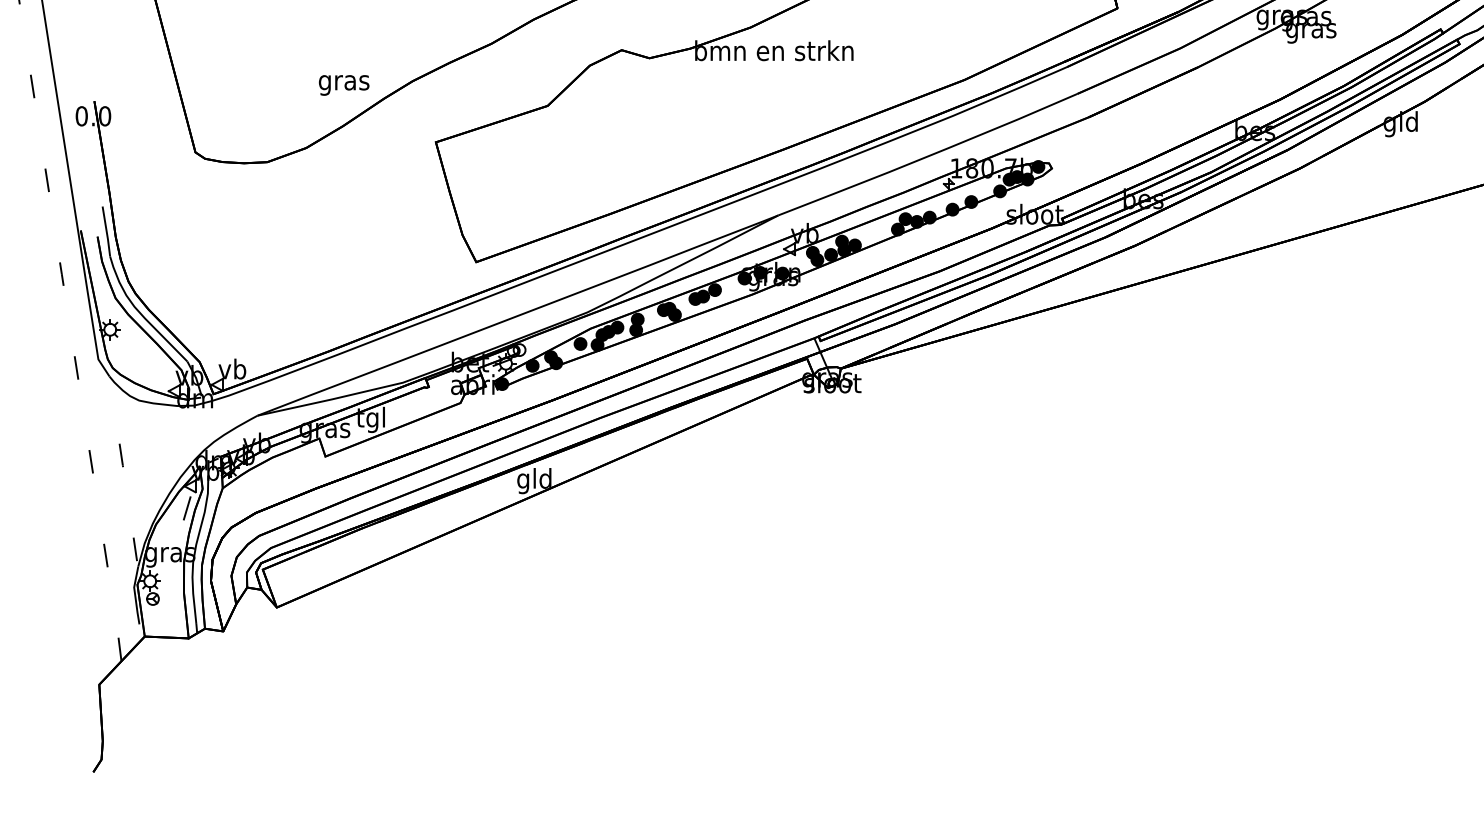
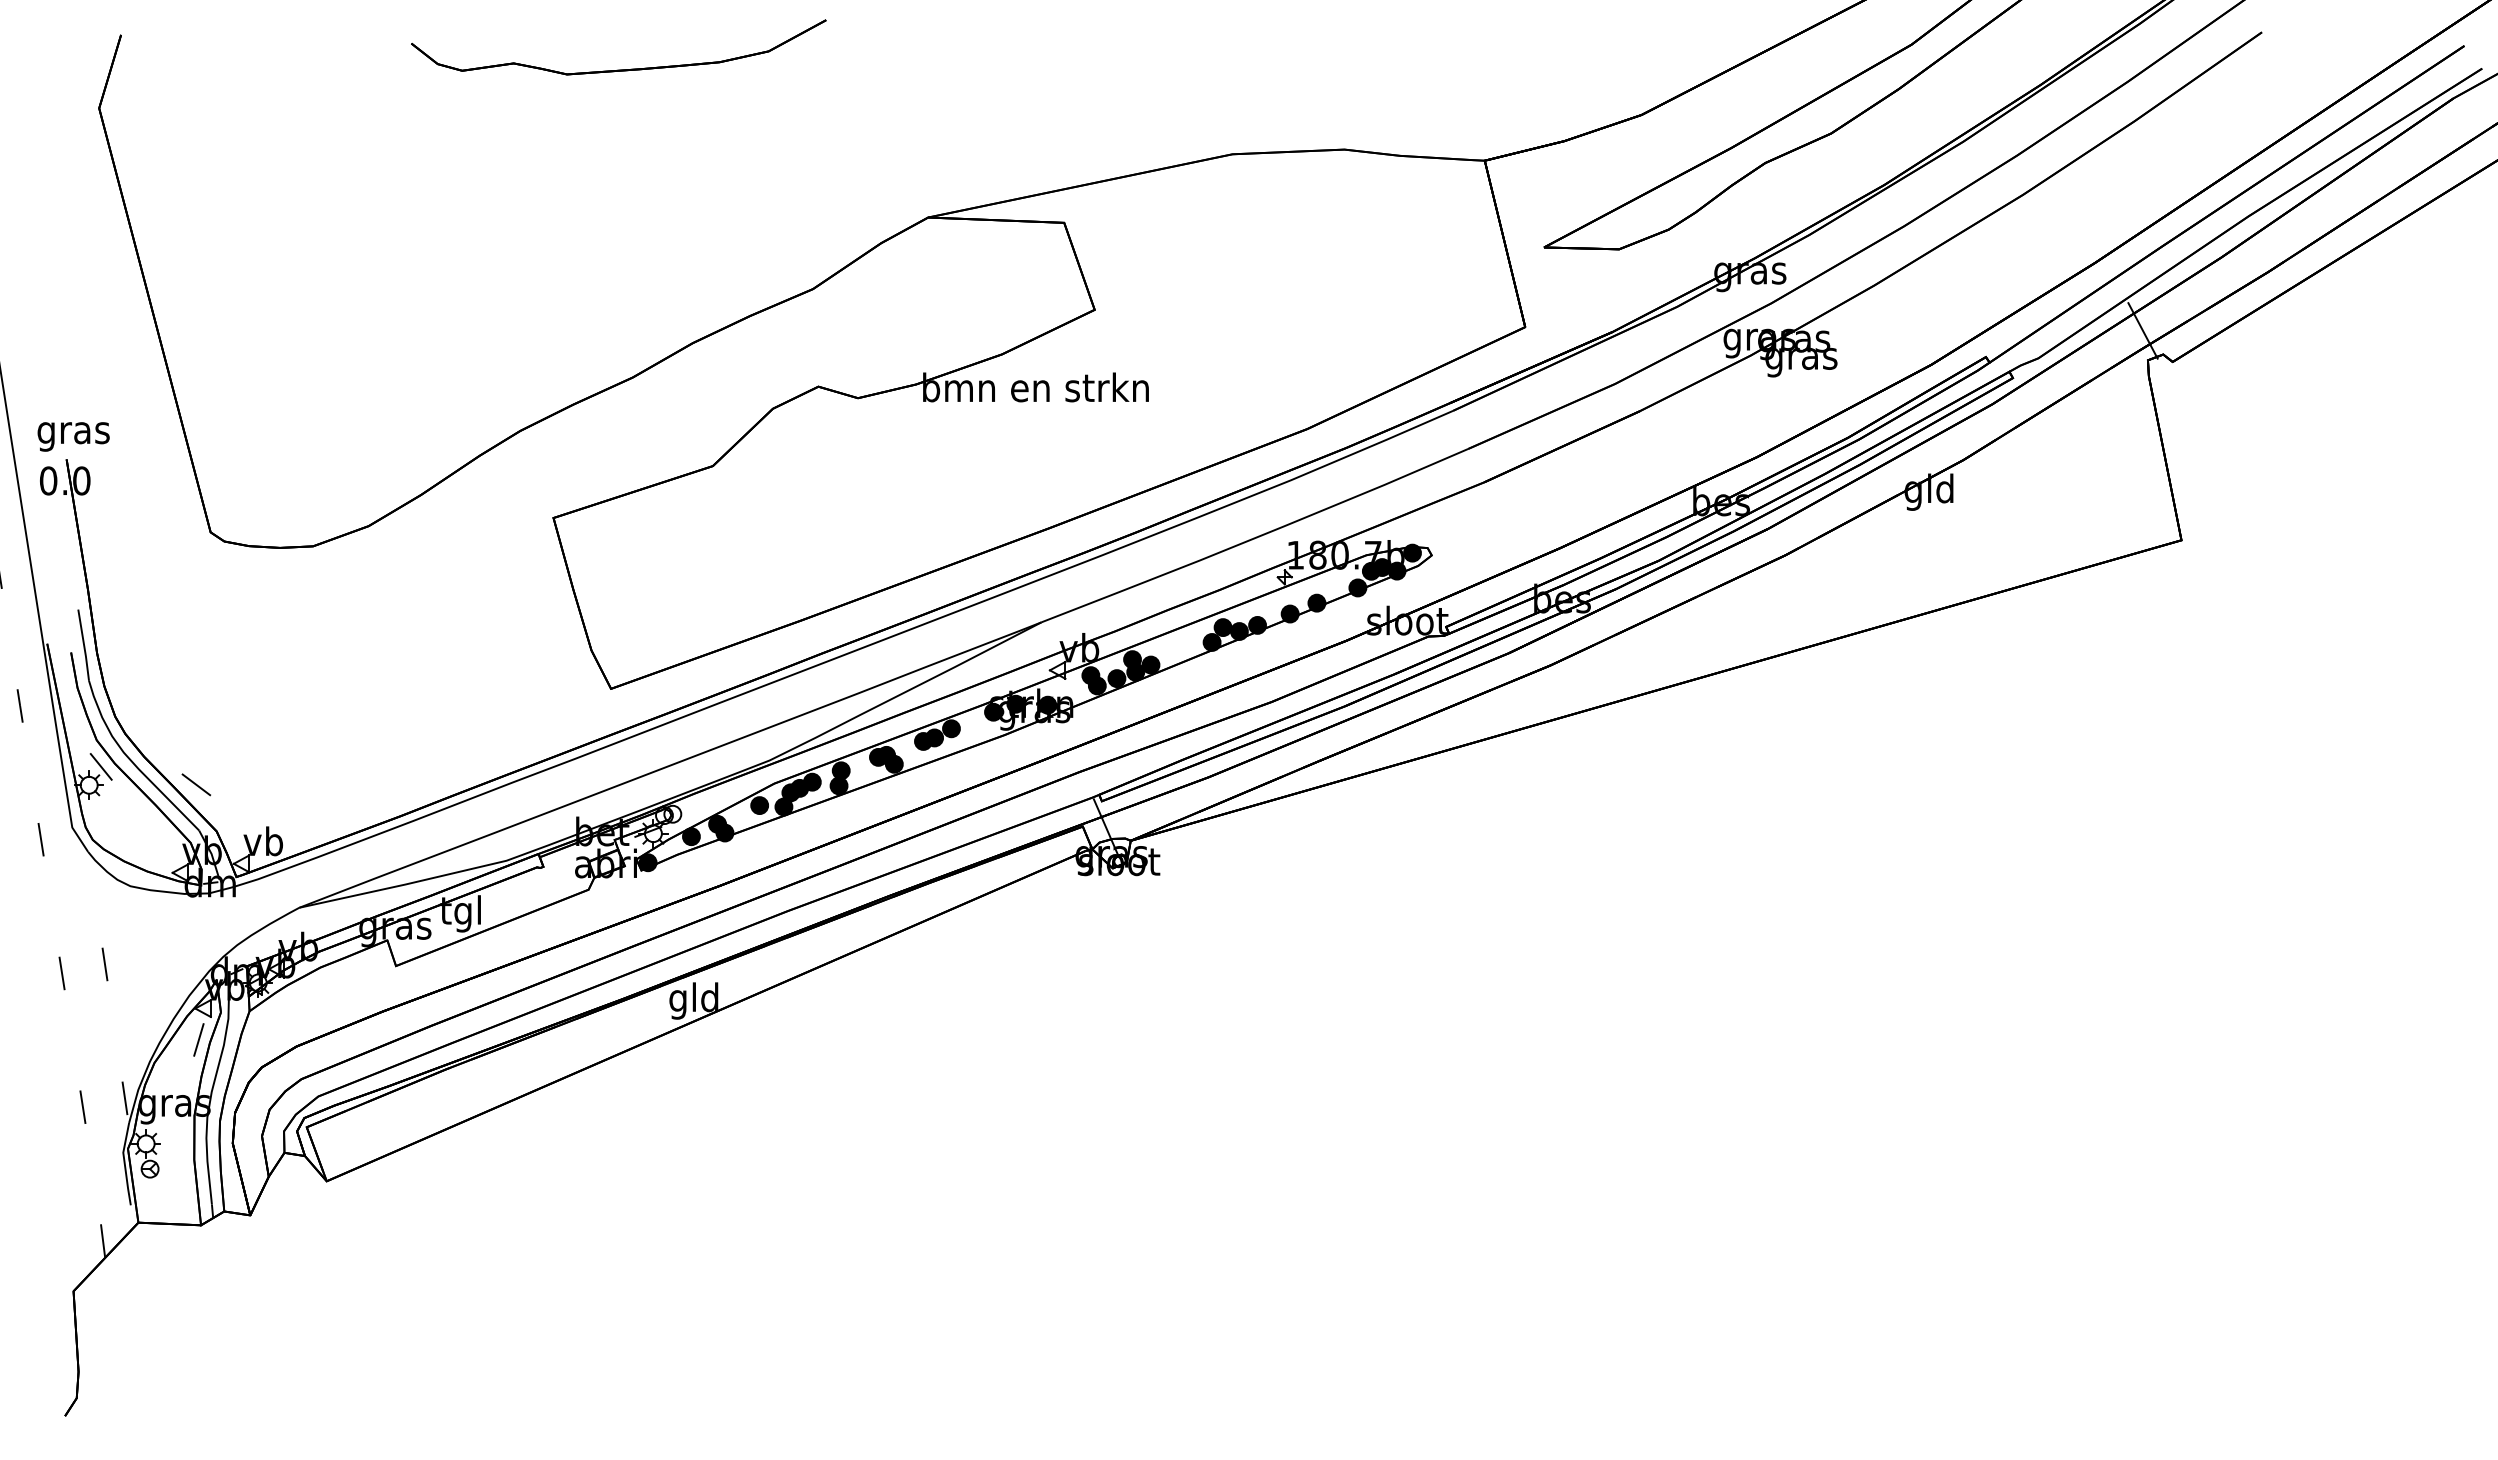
text: (344, 85) -> (73, 436), moved
line: (118, 316) -> (100, 766), added
line: (185, 329) -> (196, 784), added

